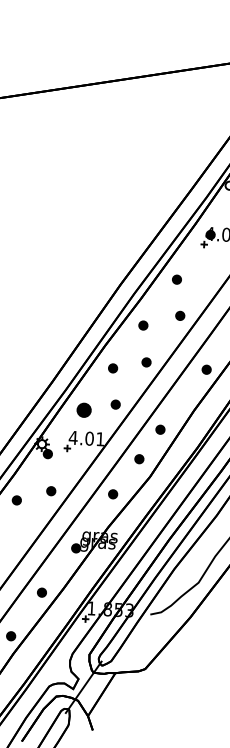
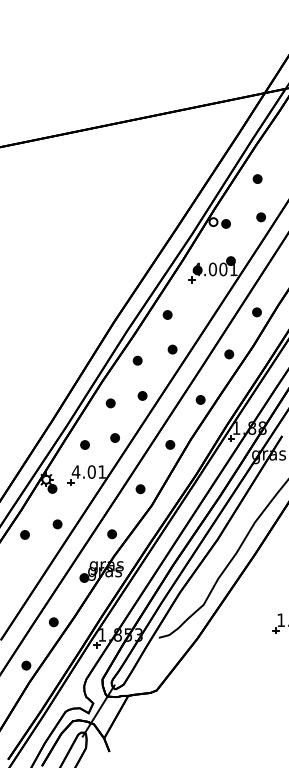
part: (83, 409) -> (84, 444), size x0.62
part: (160, 429) -> (170, 444), moved
part: (112, 494) -> (111, 534), moved

